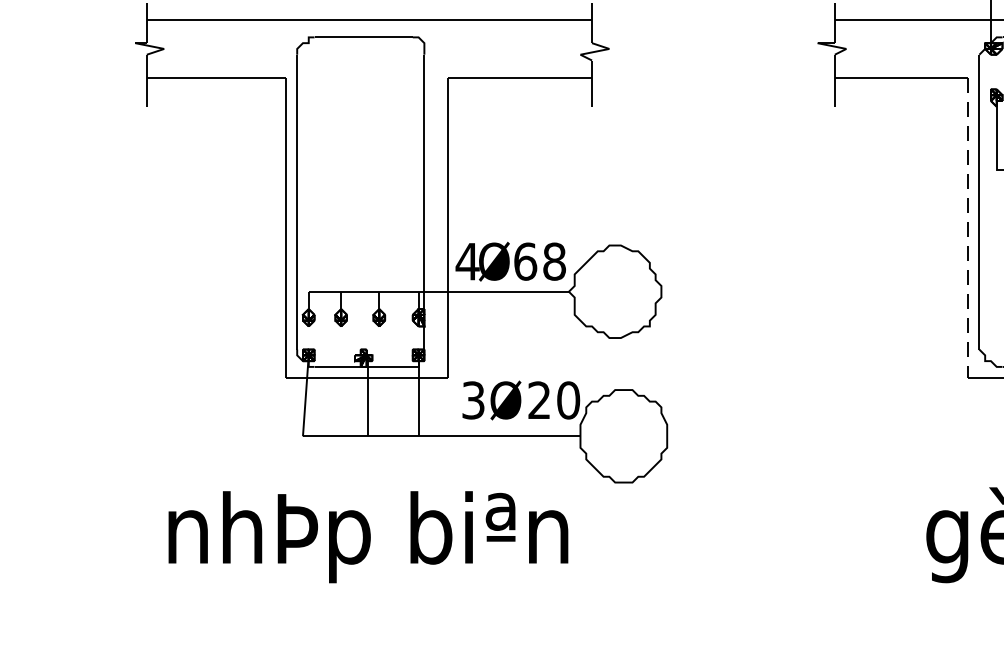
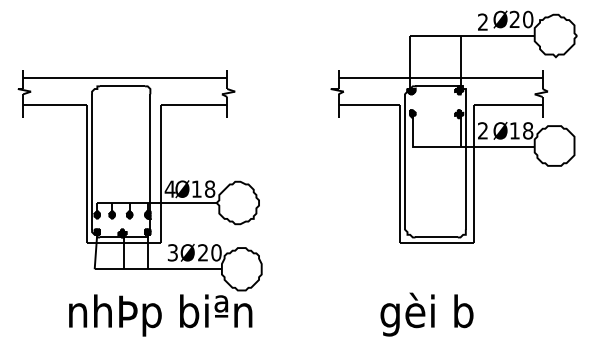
line: (967, 227) -> (399, 173), dashed -> solid
text: (524, 260) -> (196, 188), 68 -> 18
text: (367, 537) -> (160, 315), moved

